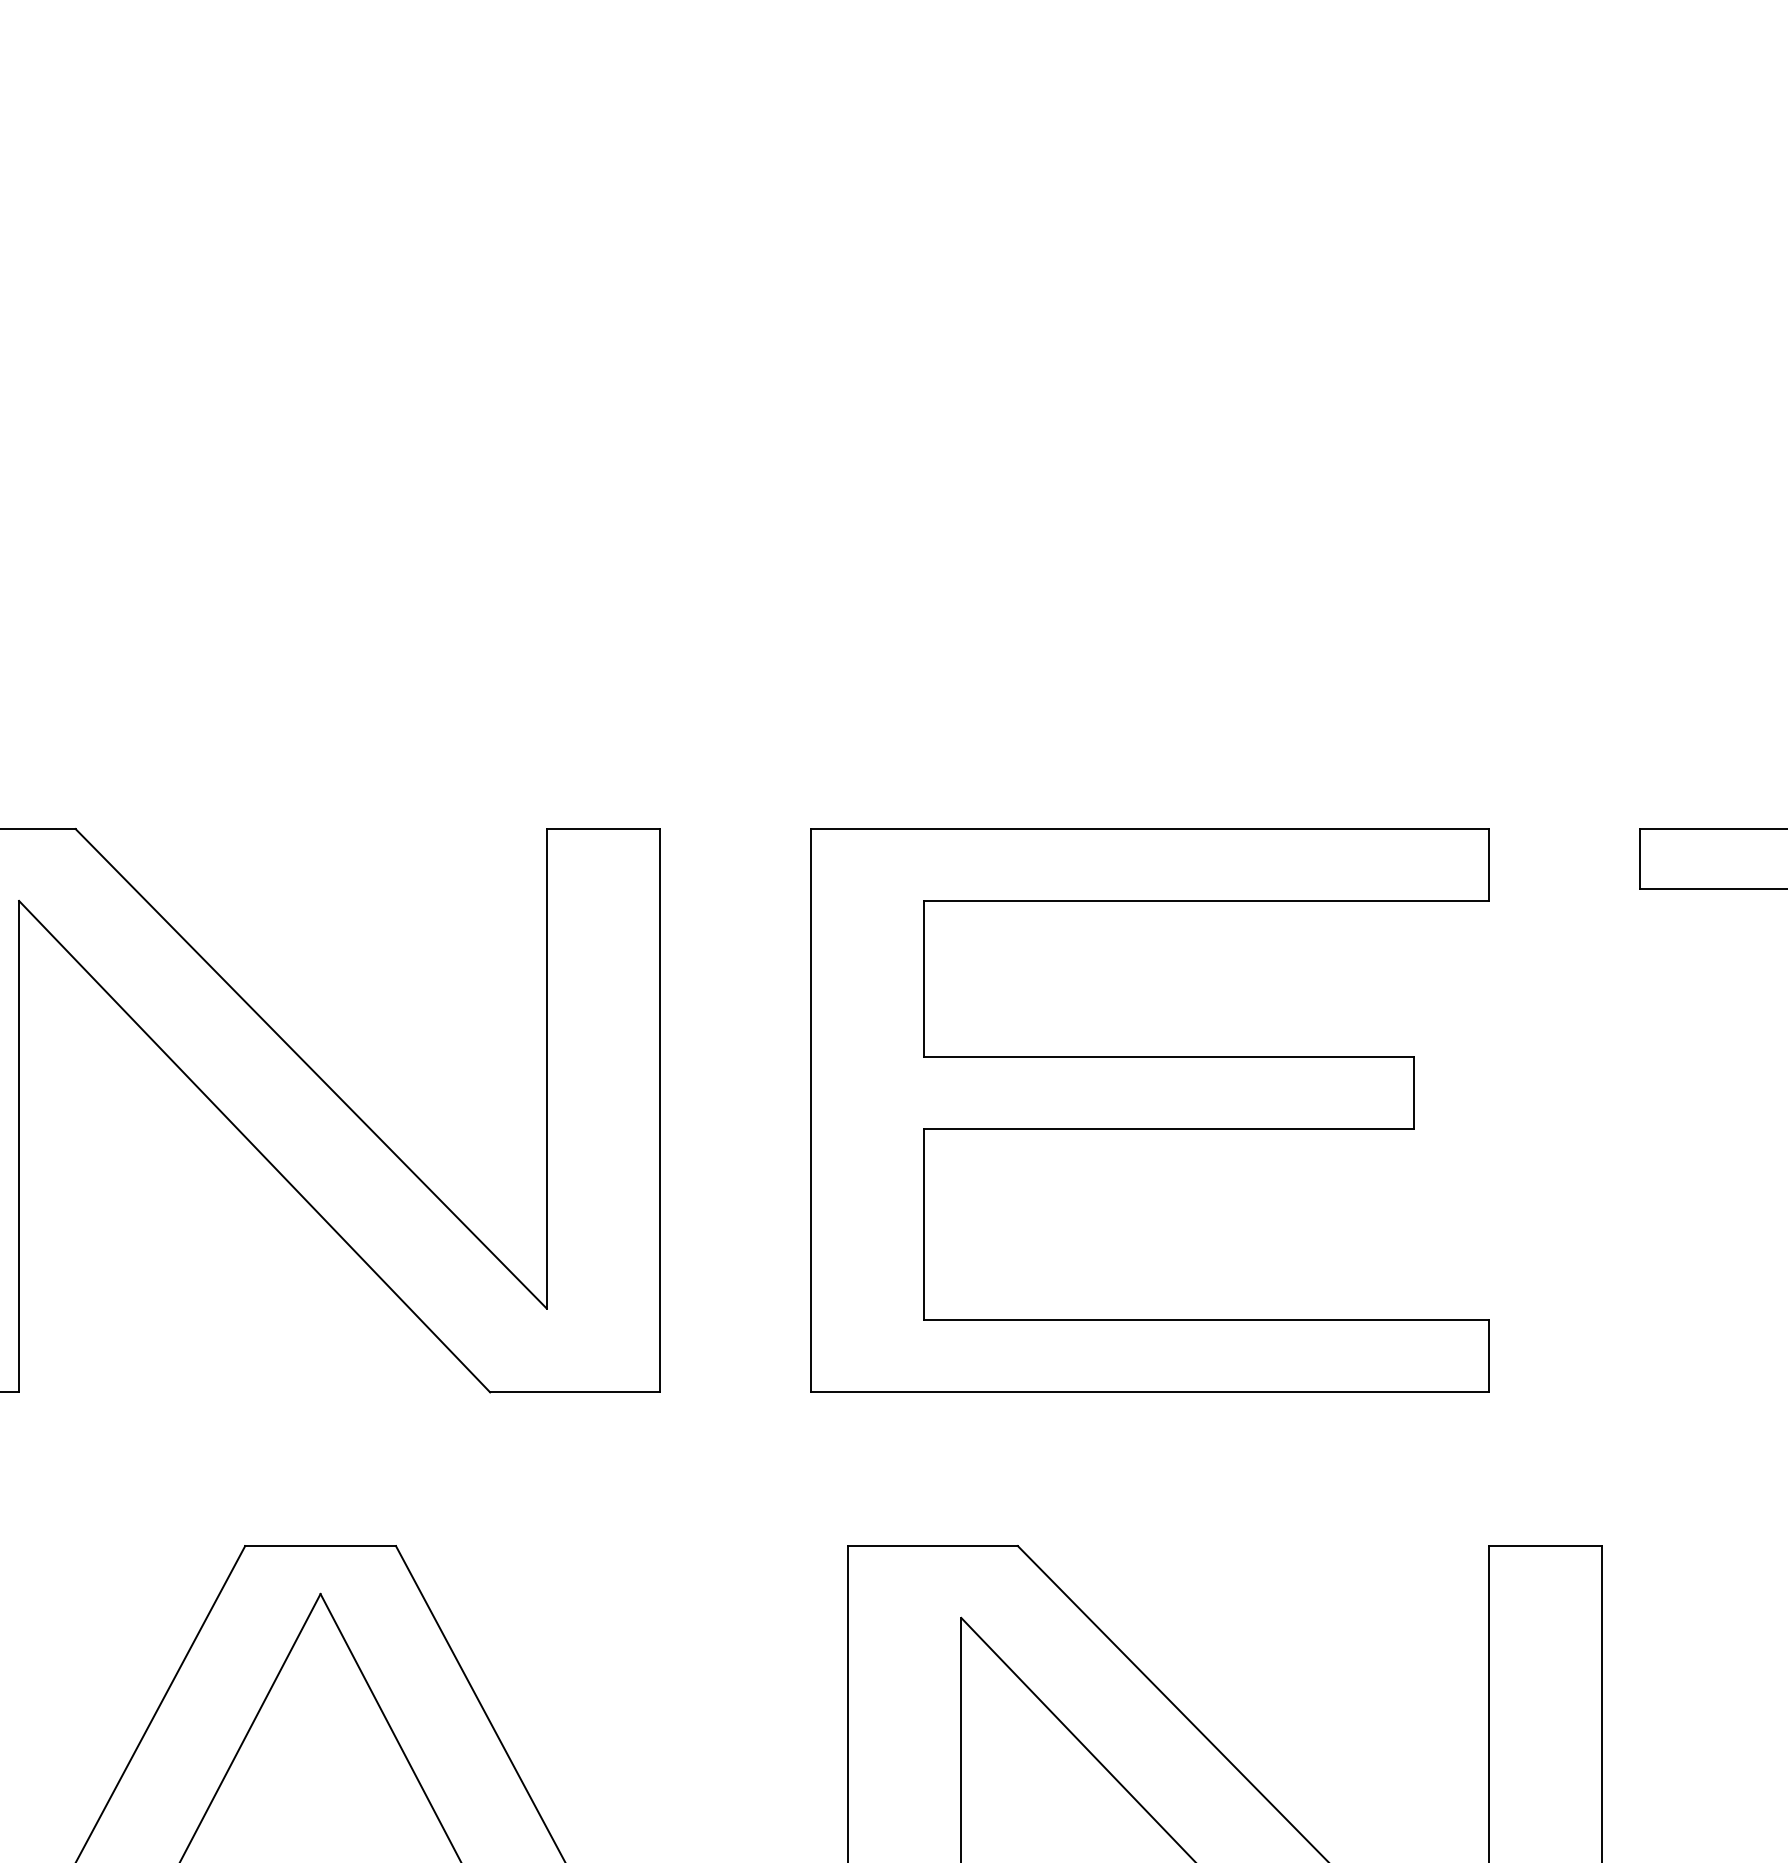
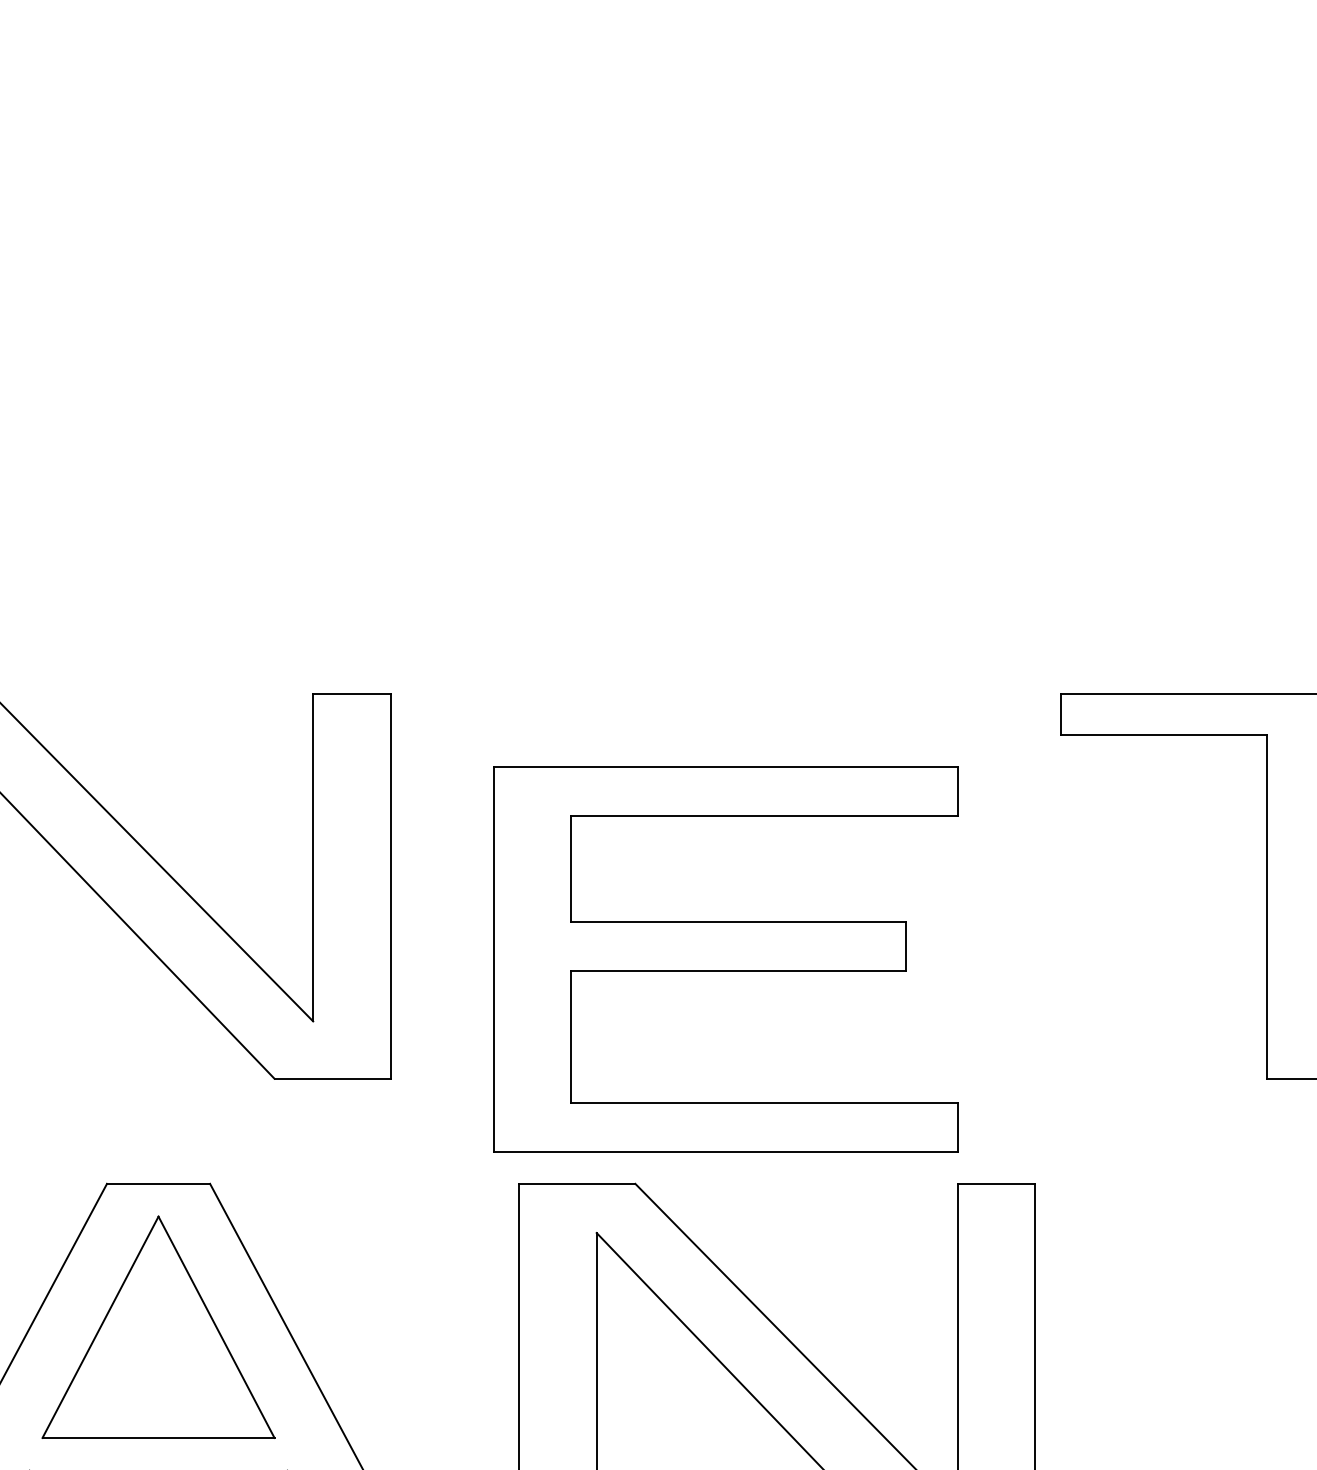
part: (1149, 1111) -> (725, 959), moved

